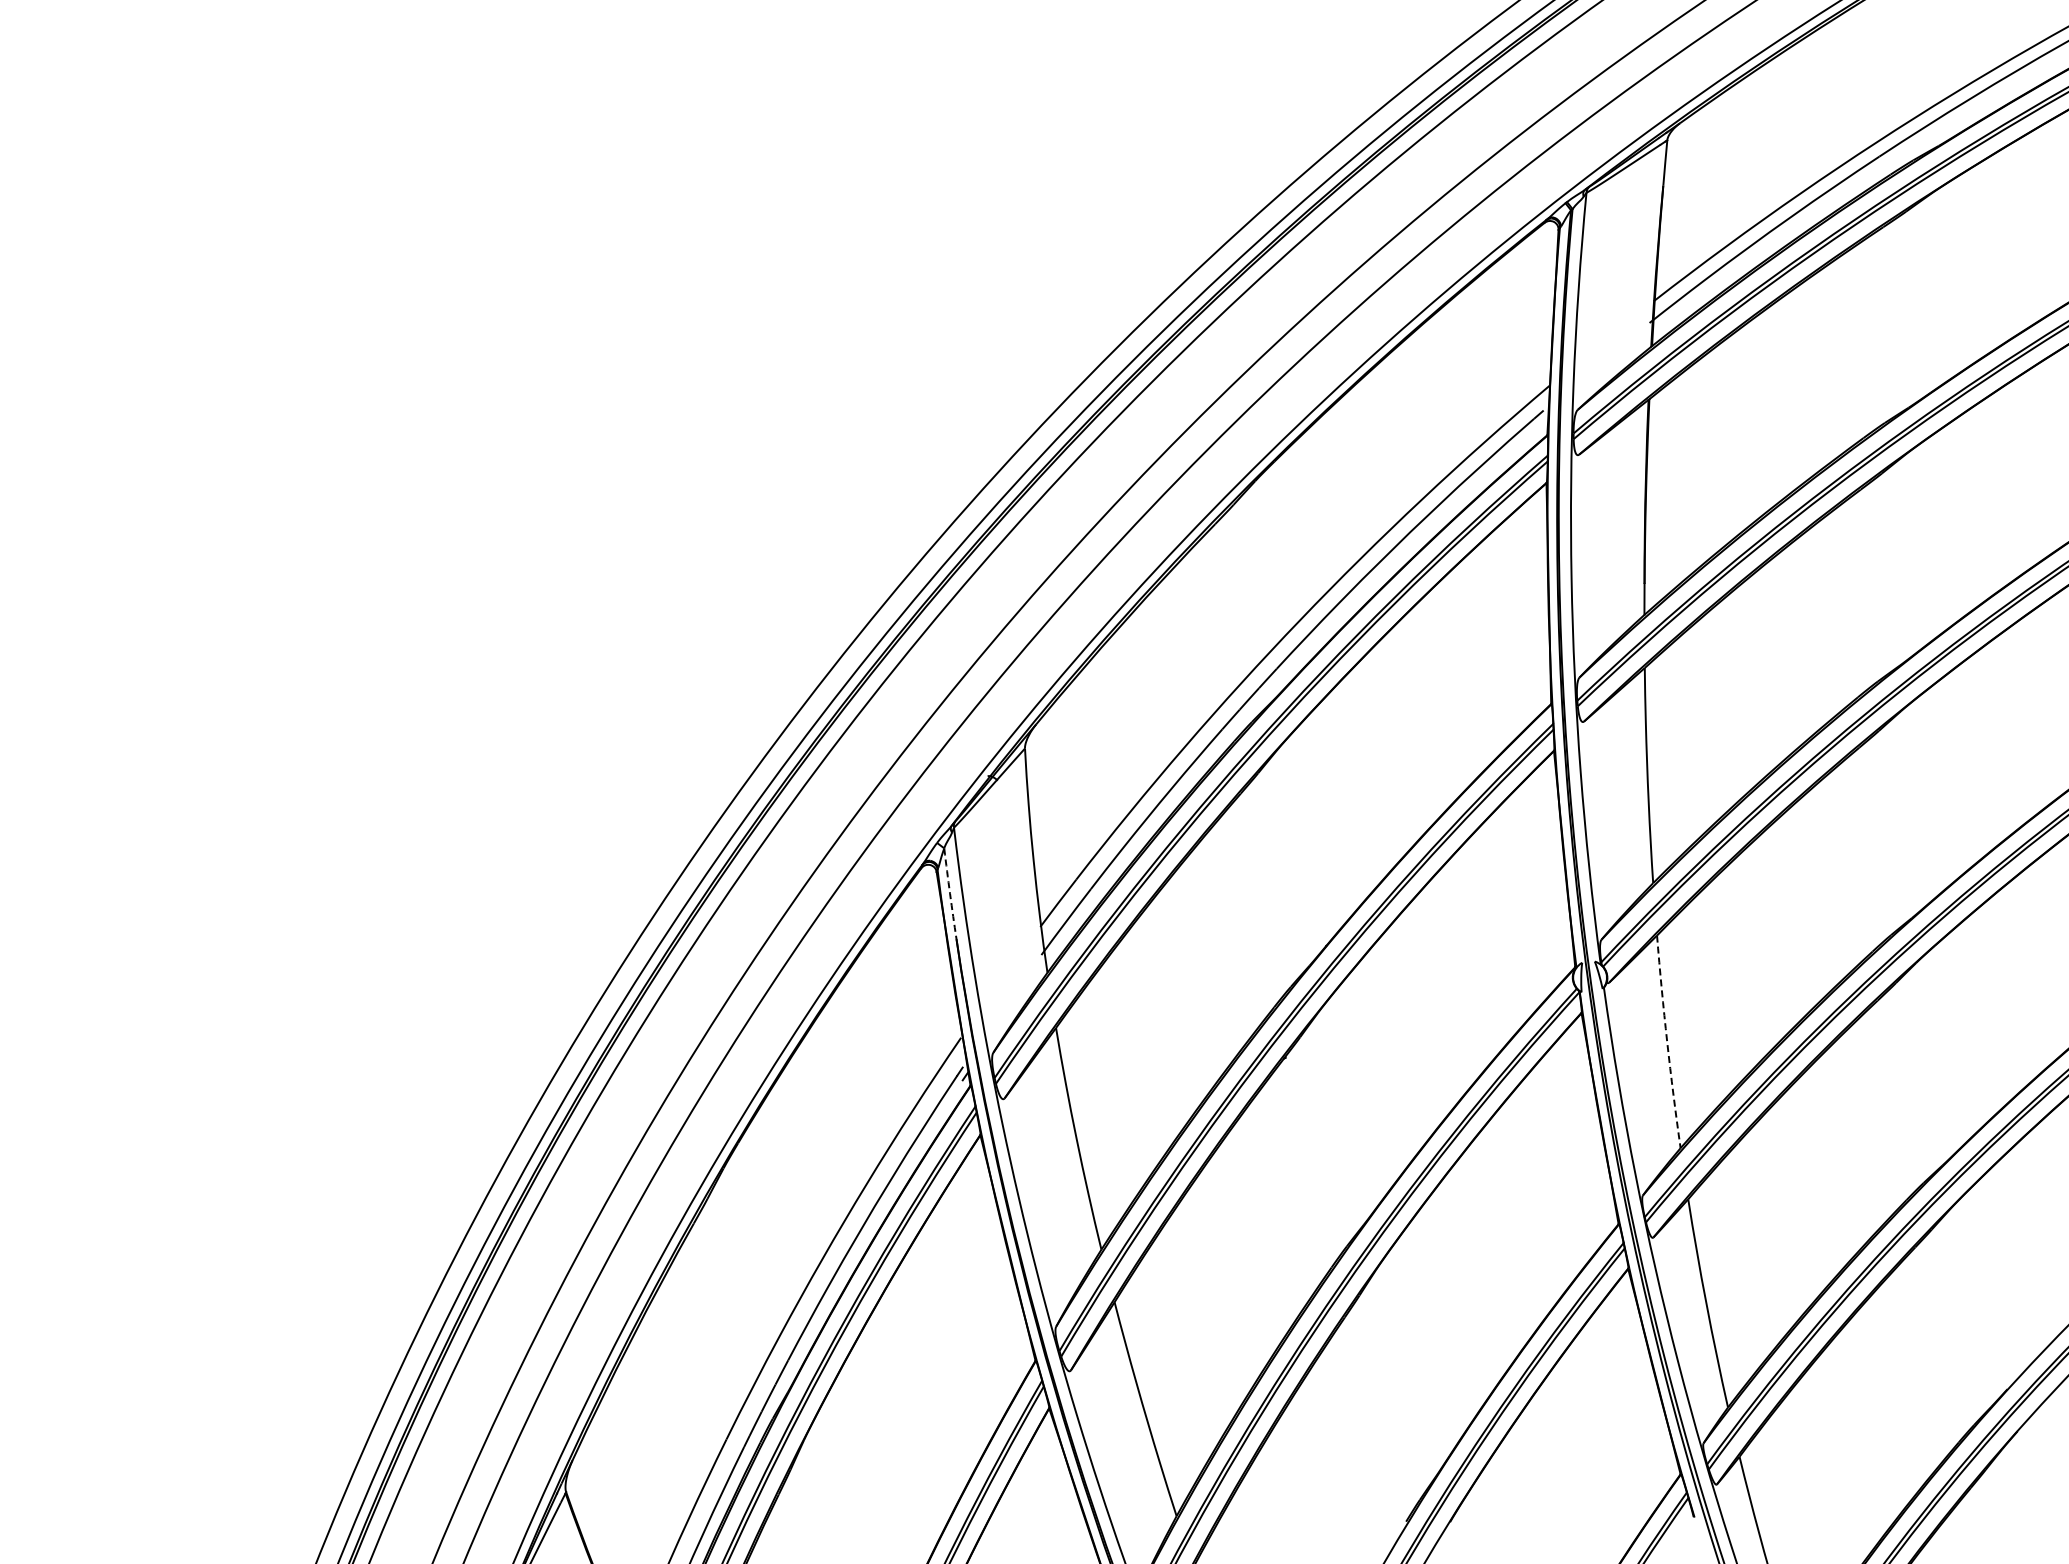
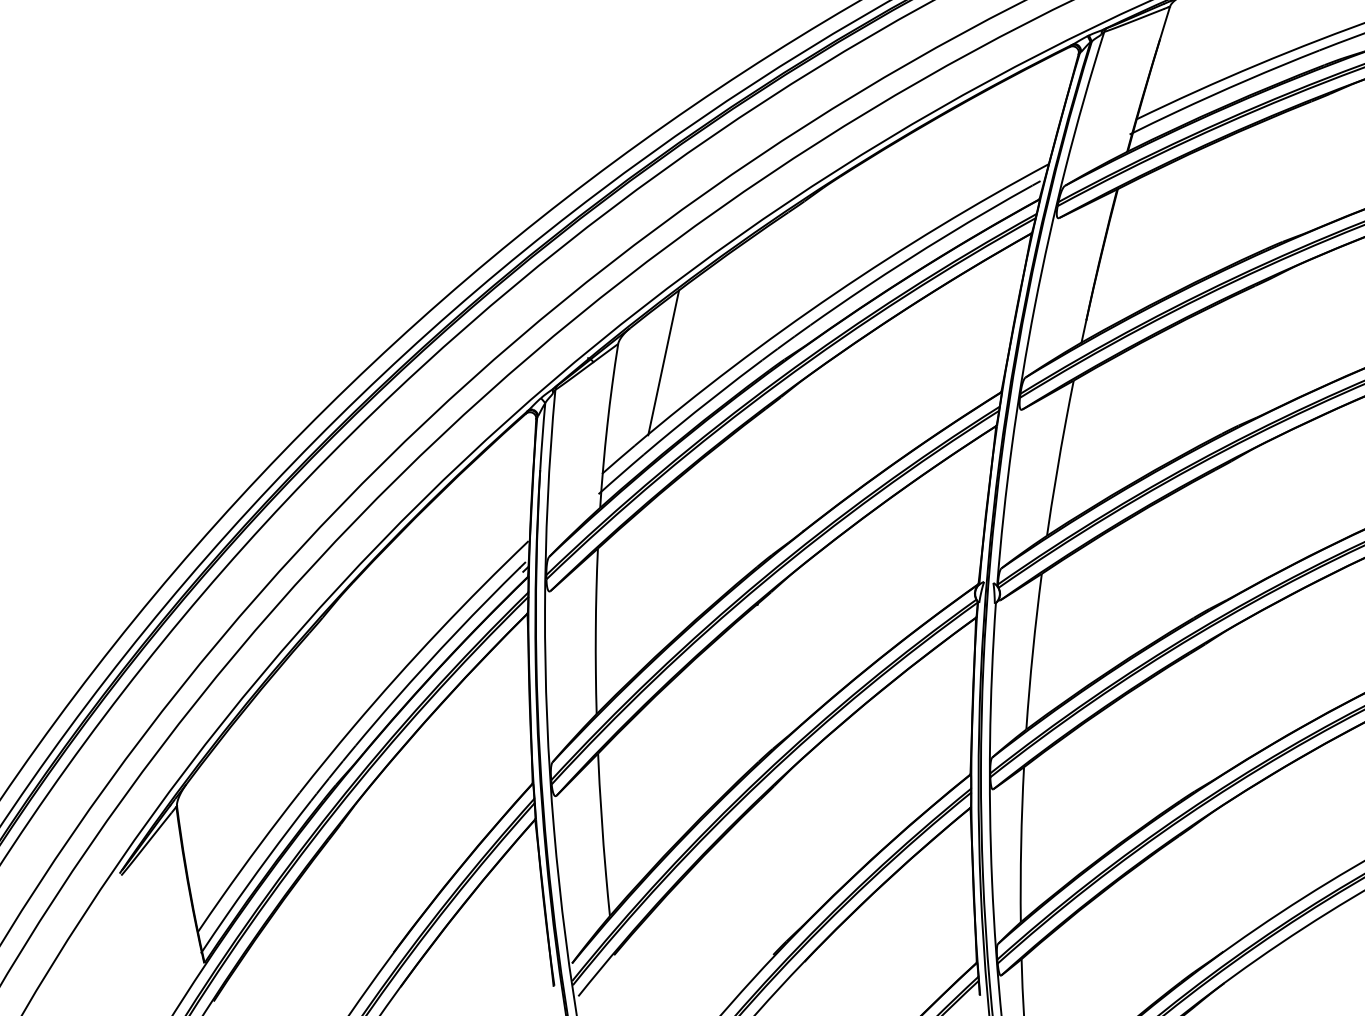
line: (1091, 760) -> (663, 362), added
arc: (950, 893) -> (542, 436), dashed -> solid
arc: (1667, 1042) -> (1033, 651), dashed -> solid

